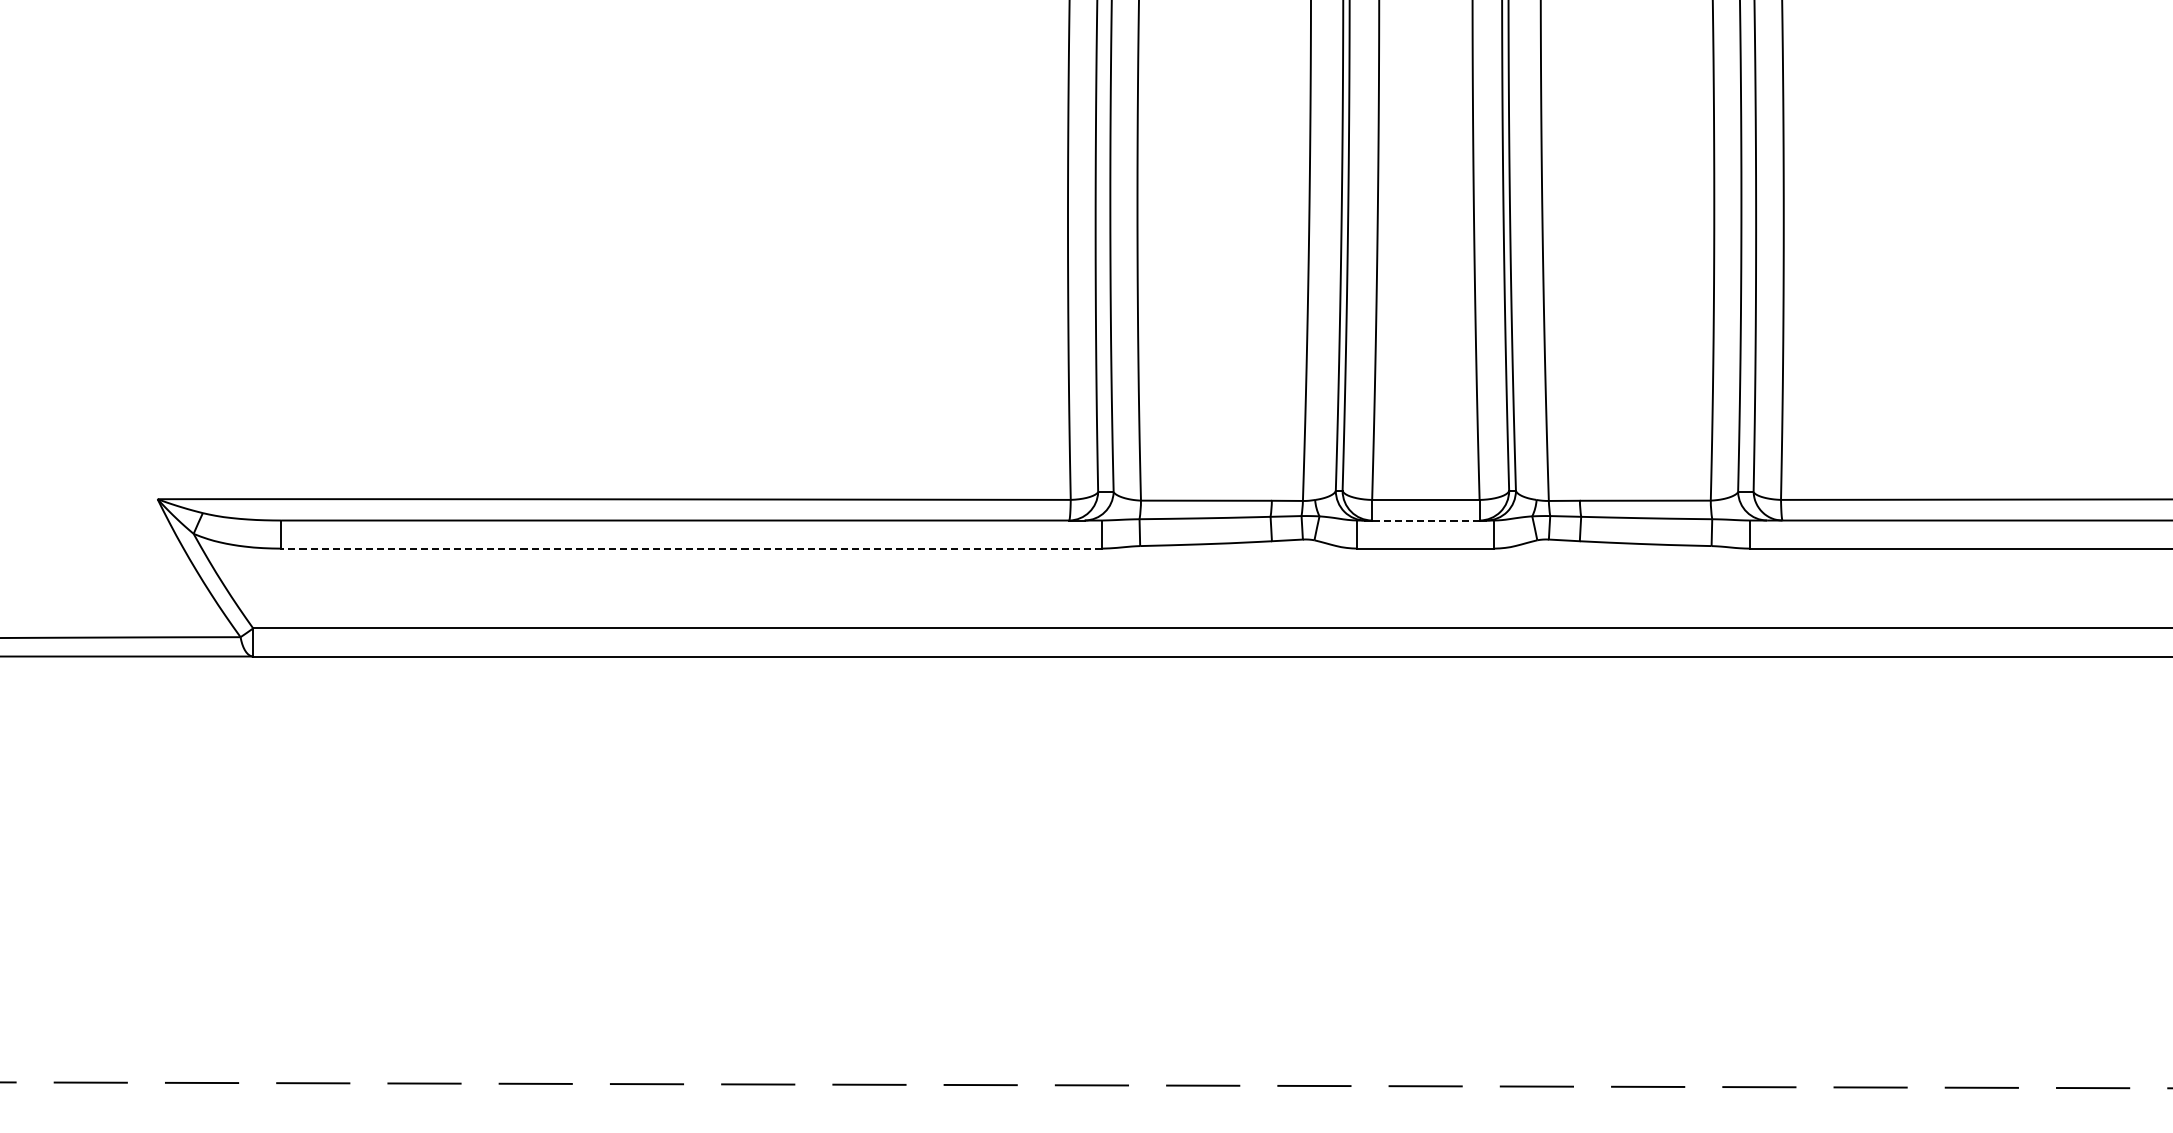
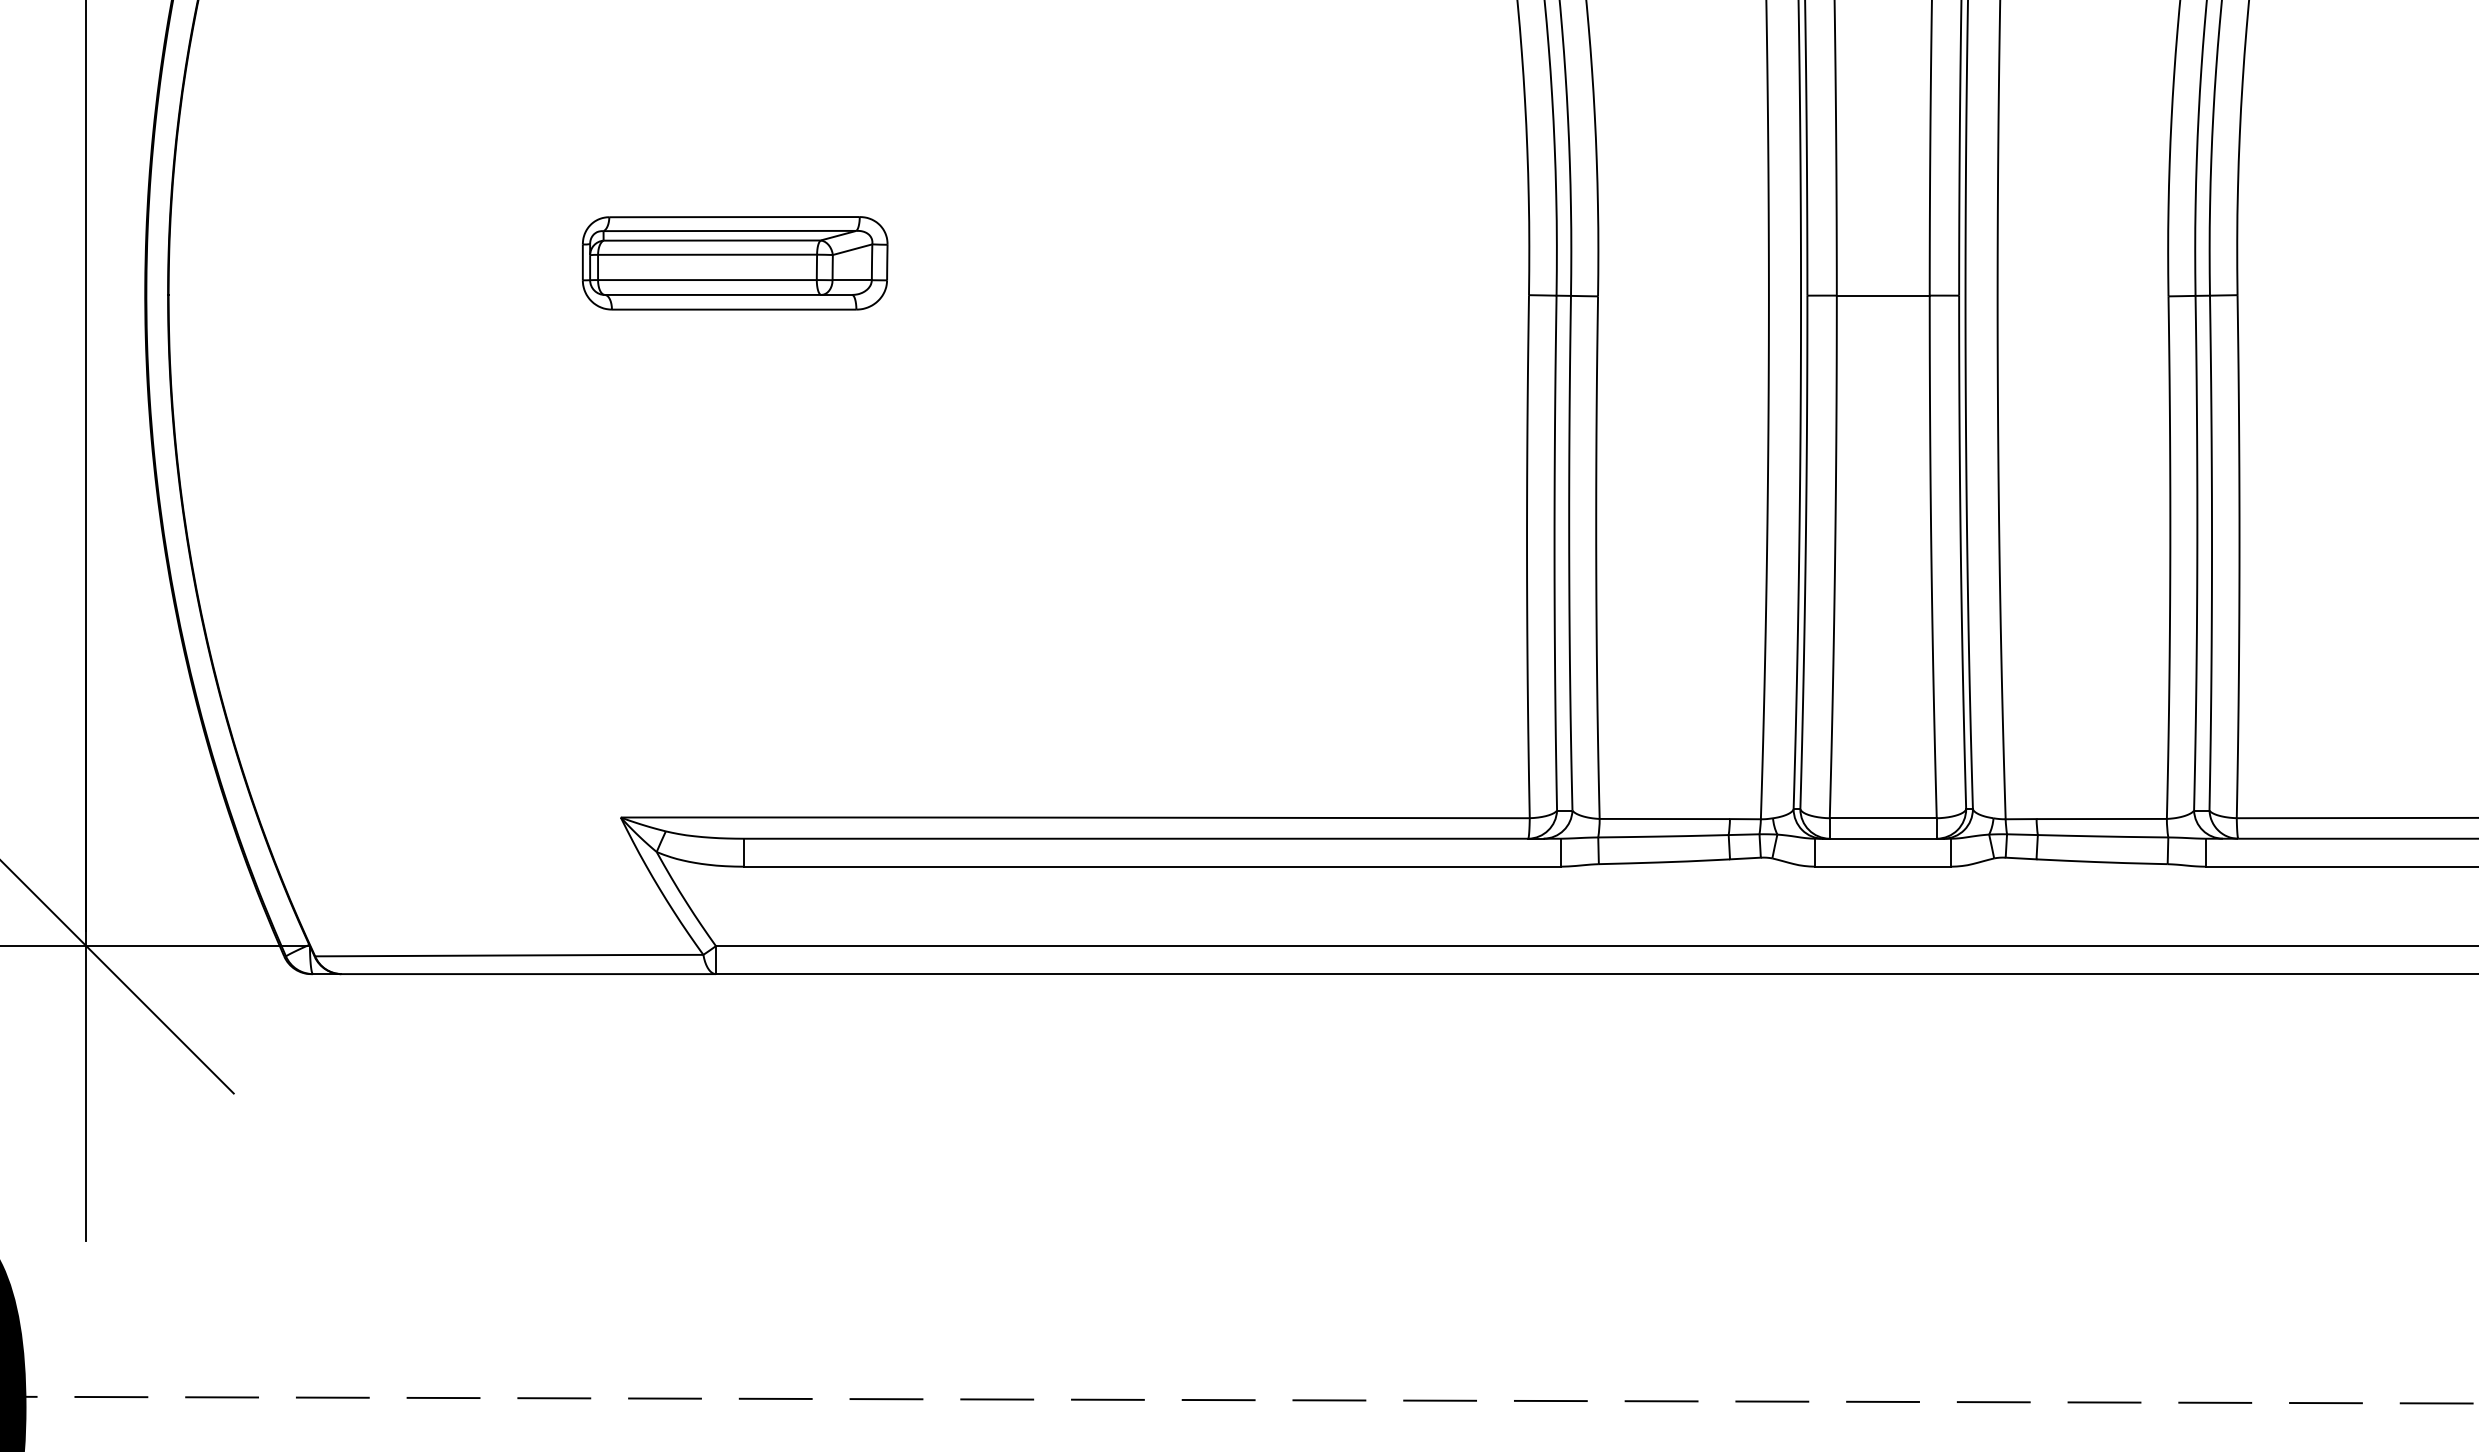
line: (1425, 520) -> (1882, 838), dashed -> solid
line: (691, 548) -> (1152, 866), dashed -> solid

